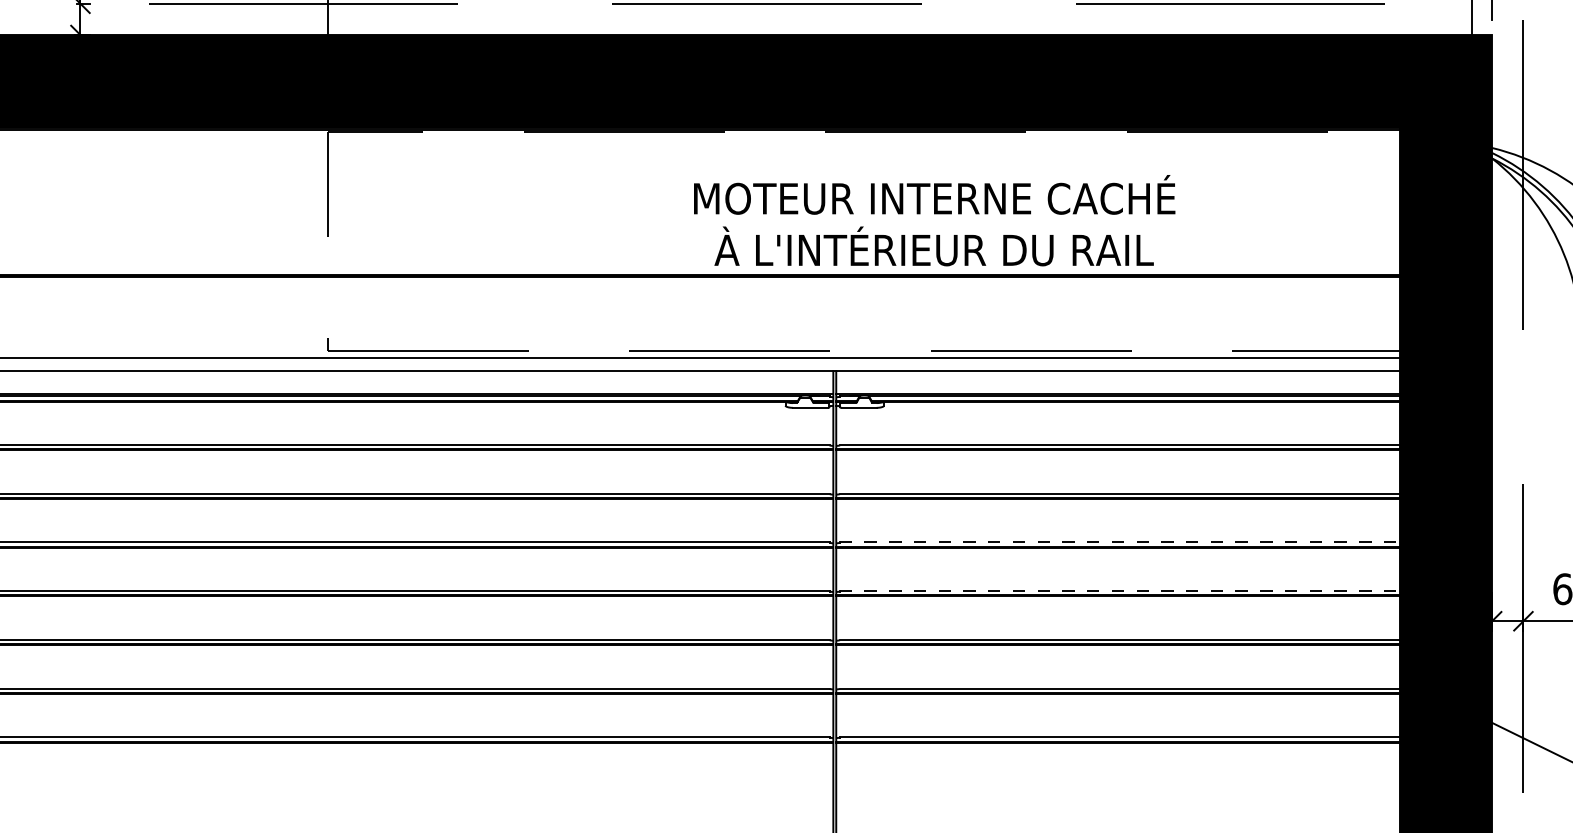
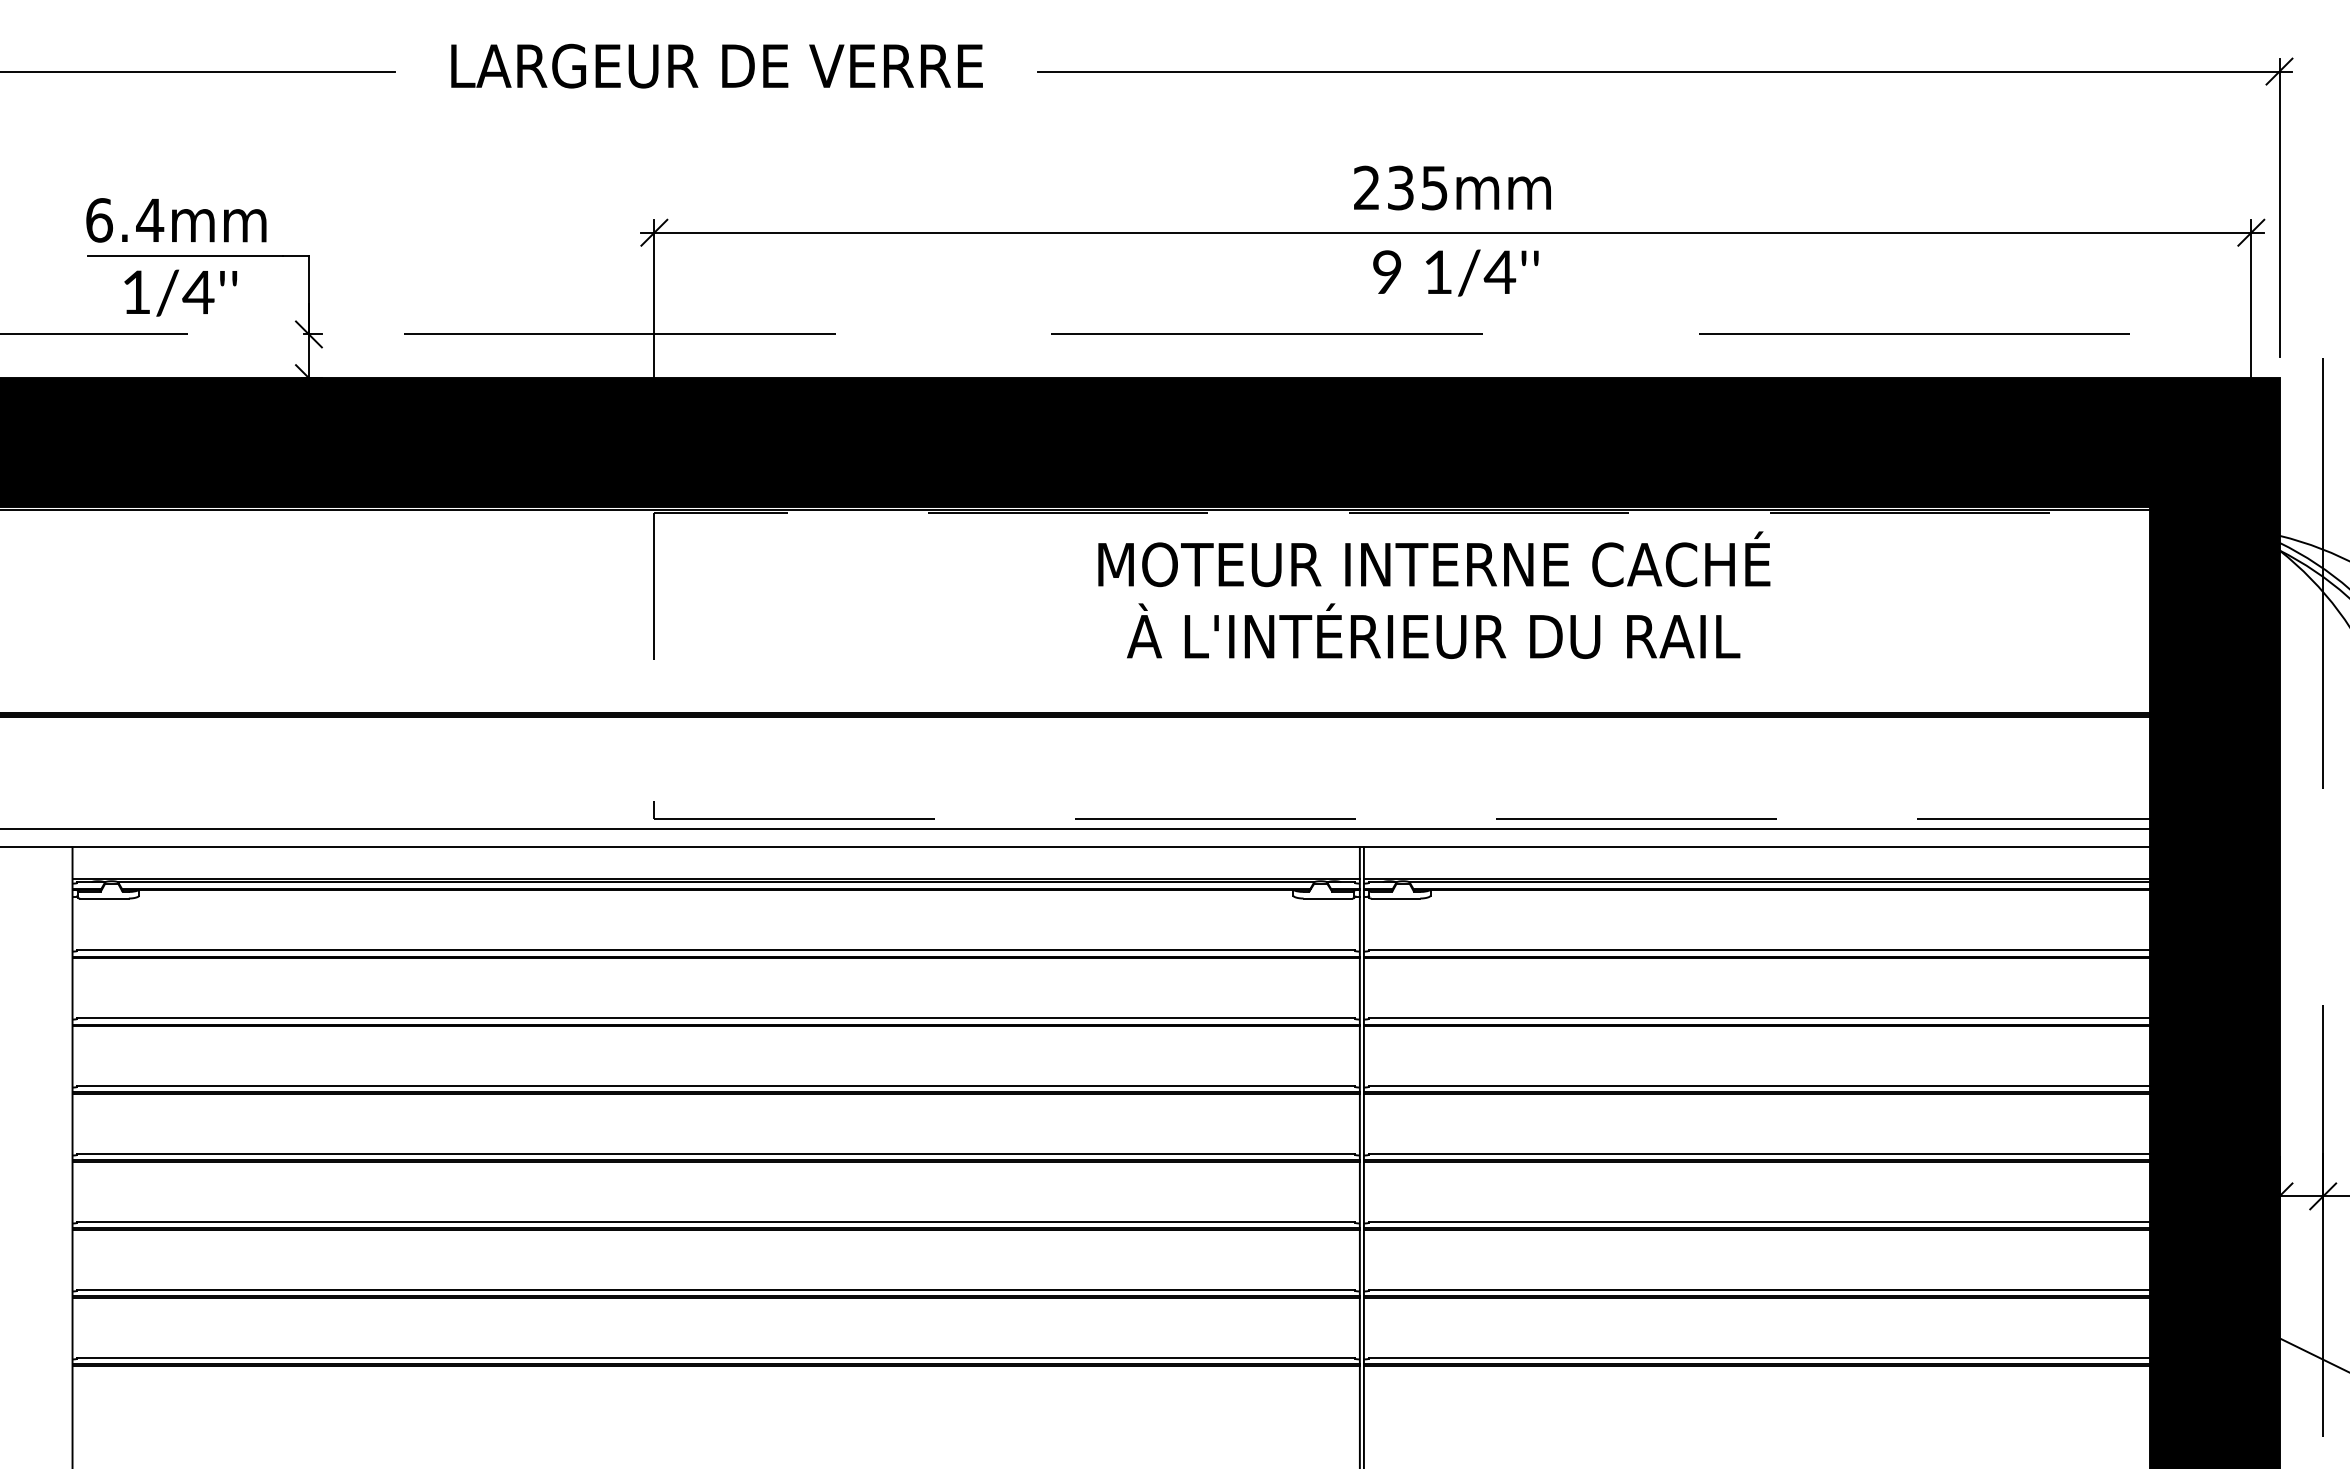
text: (934, 220) -> (1434, 594), moved
line: (1119, 542) -> (1759, 1086), dashed -> solid
line: (1119, 591) -> (1759, 1154), dashed -> solid

